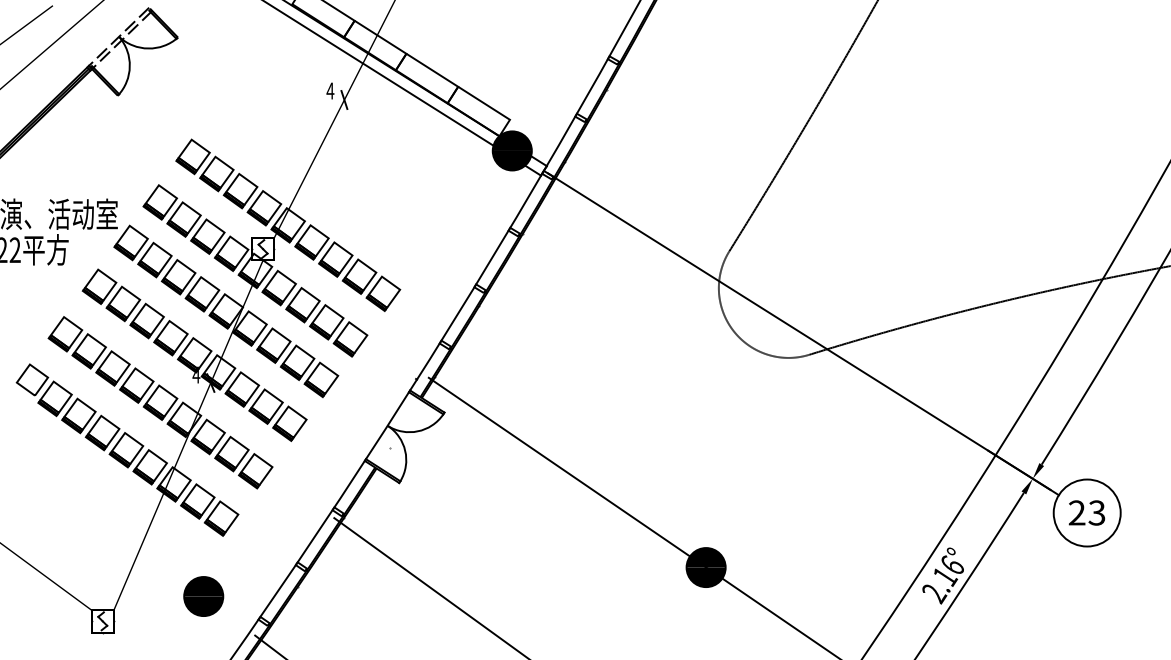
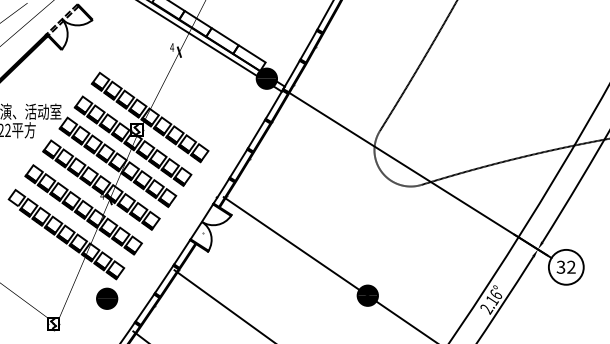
text: (1085, 513) -> (565, 267), 23 -> 32
part: (204, 595) -> (107, 298), moved

